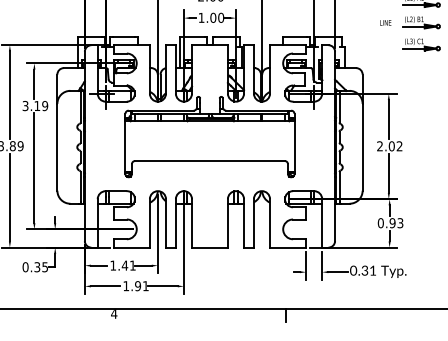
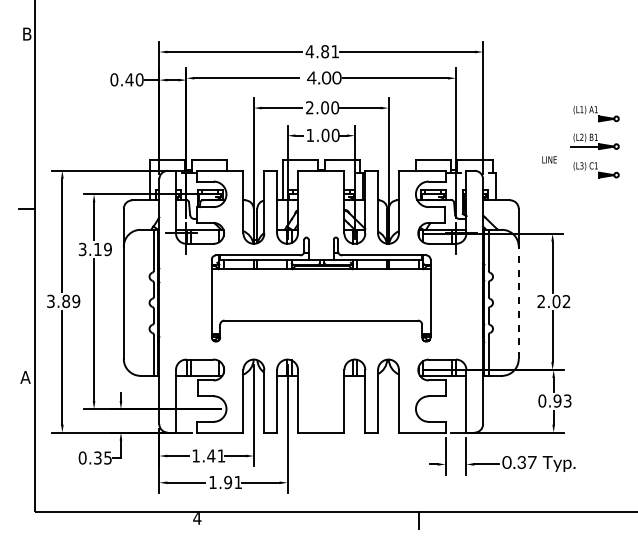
line: (413, 4) -> (584, 118), removed
text: (385, 22) -> (549, 159), moved
line: (413, 48) -> (584, 175), removed
line: (362, 147) -> (518, 302), solid -> dashed
text: (373, 270) -> (532, 462), 0.31 -> 0.37

